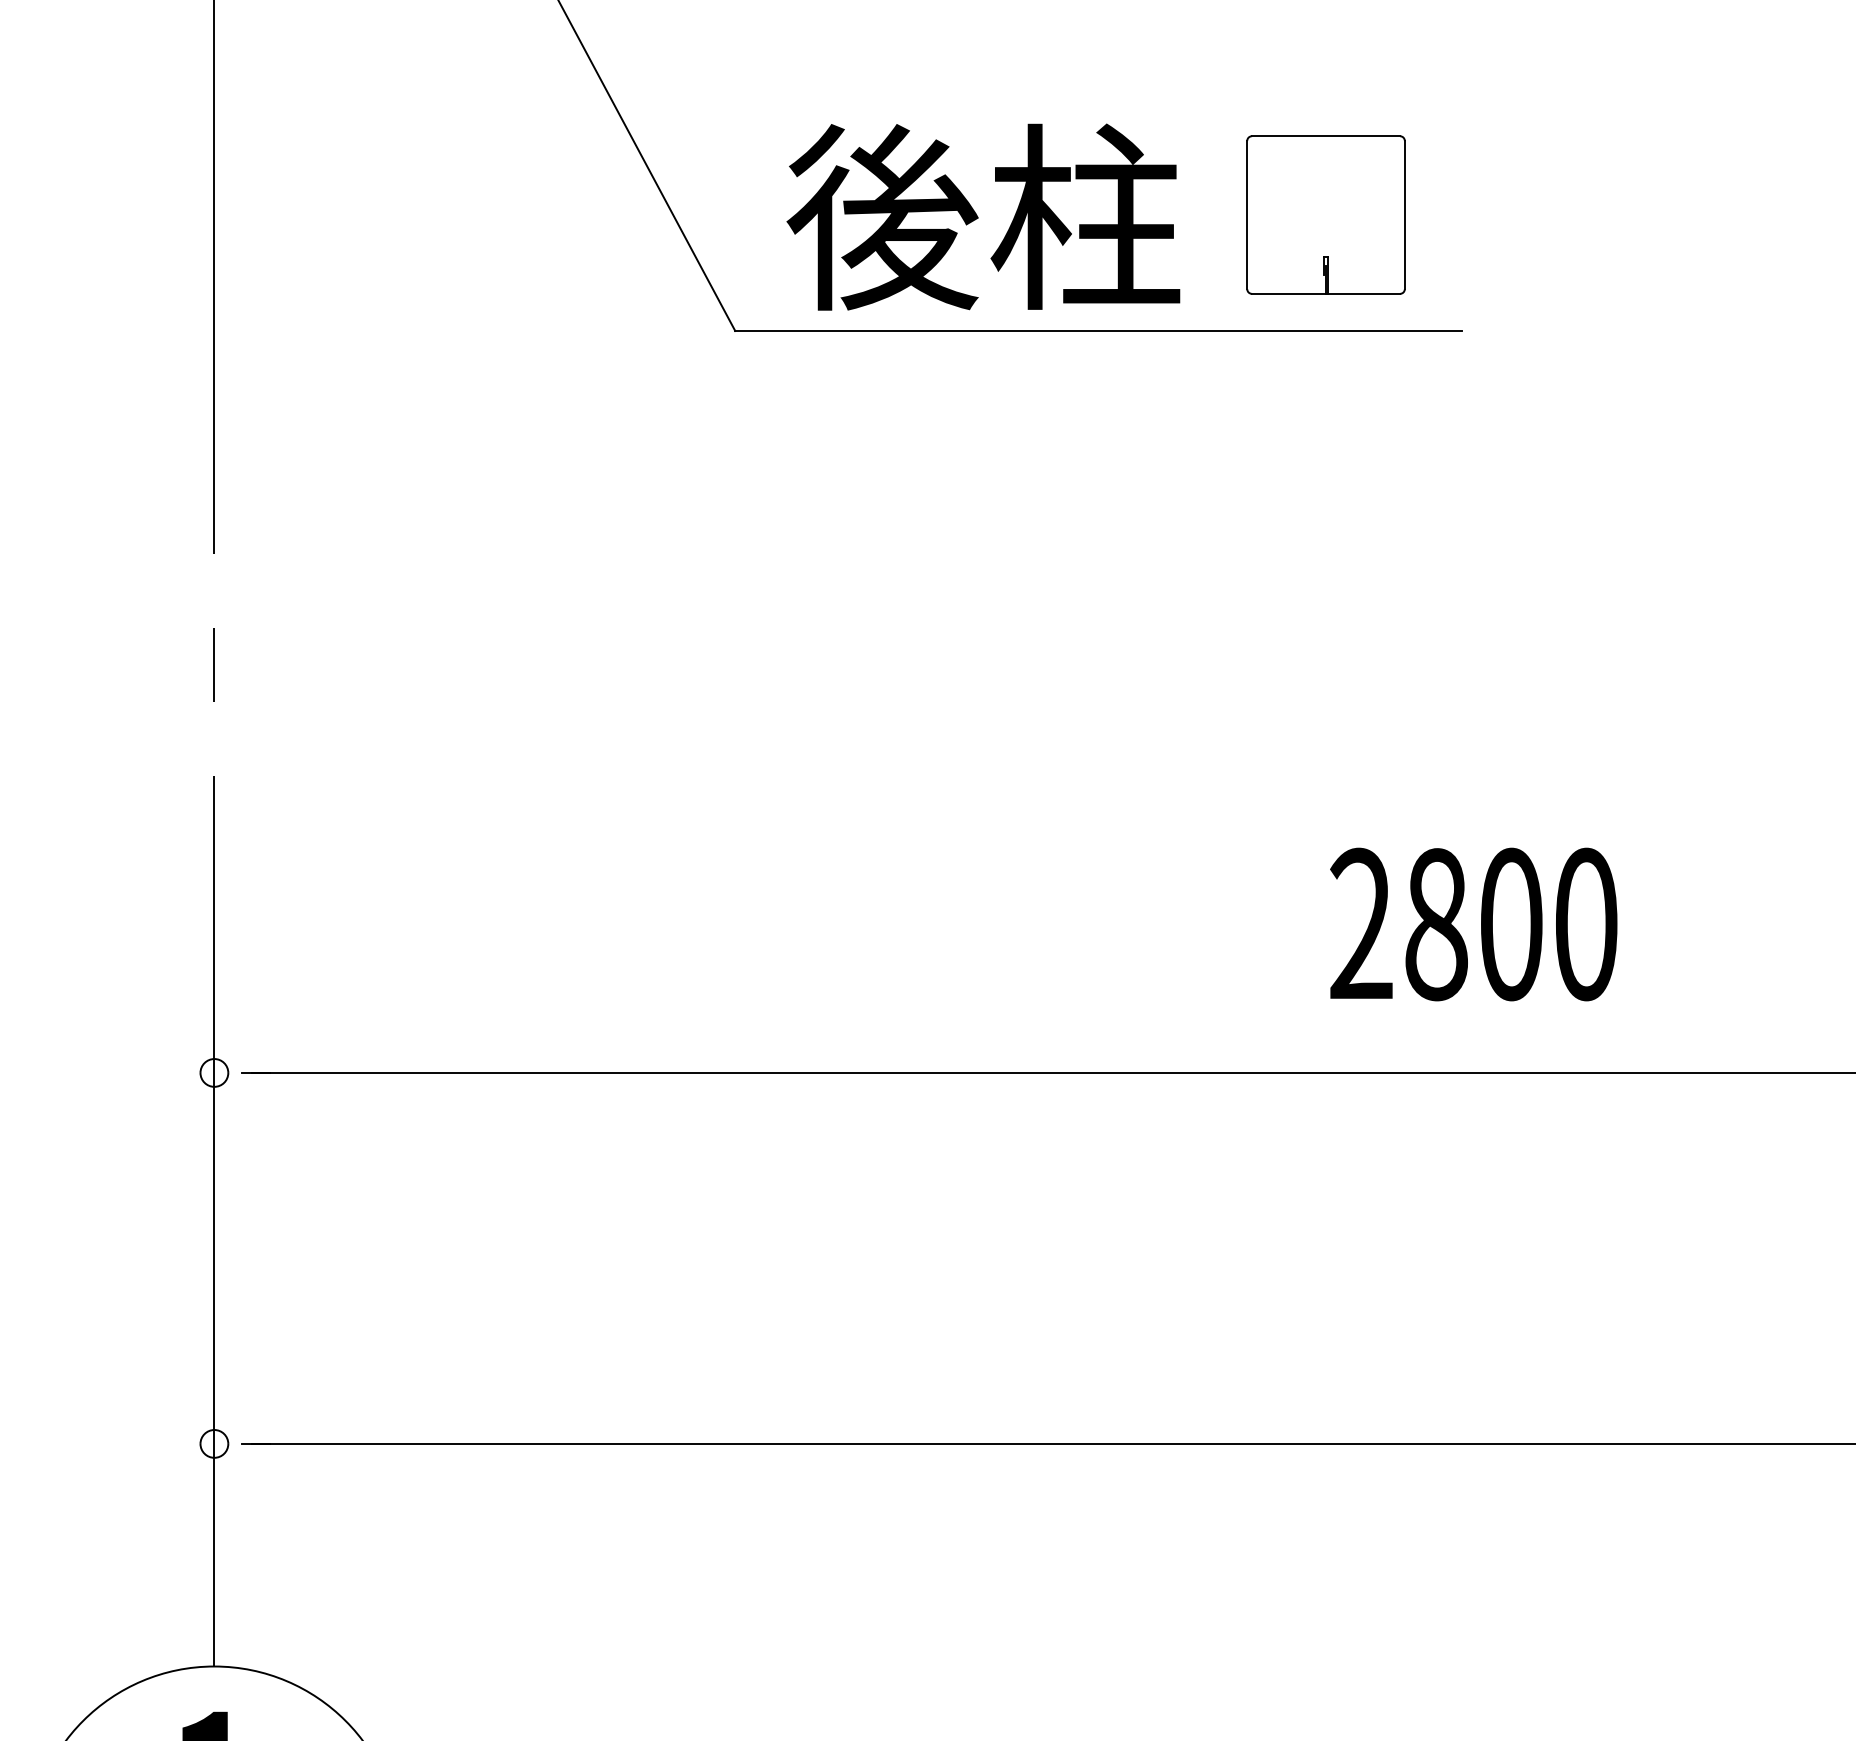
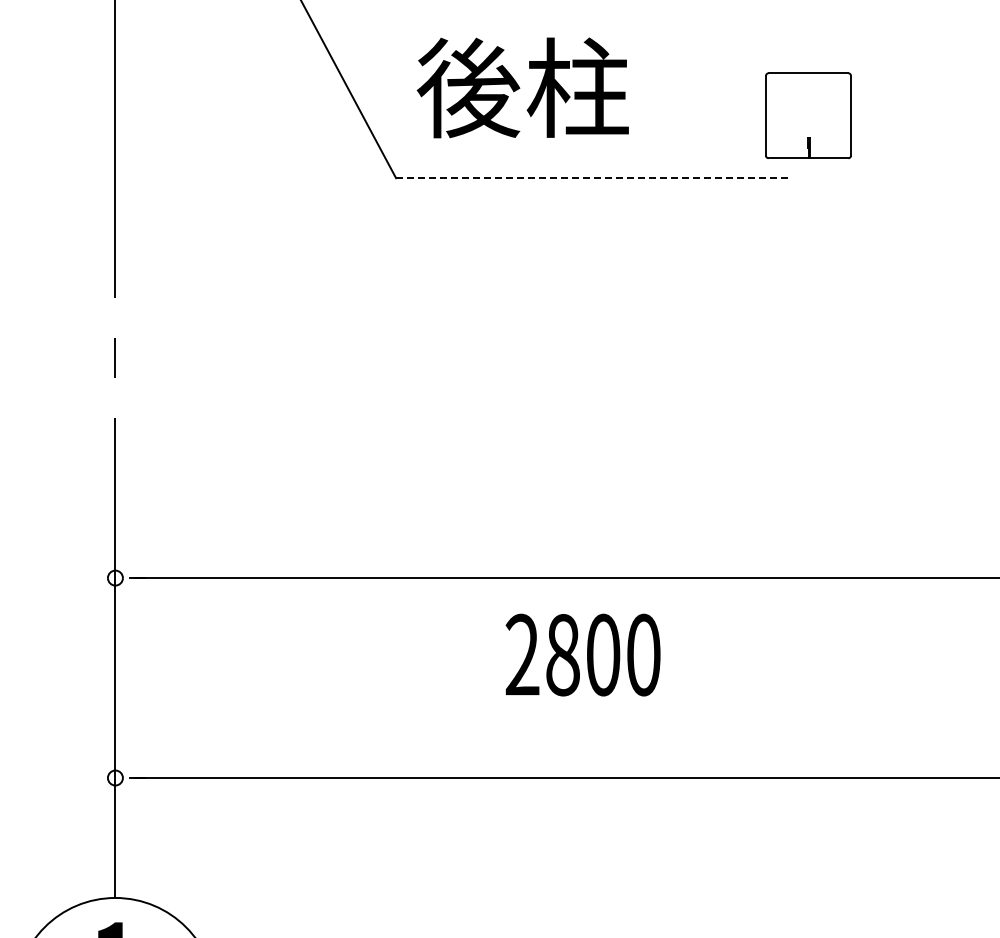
part: (1326, 214) -> (808, 115), moved
text: (982, 216) -> (522, 87), moved
line: (1099, 331) -> (592, 178), solid -> dashed
text: (1472, 923) -> (582, 654), moved

